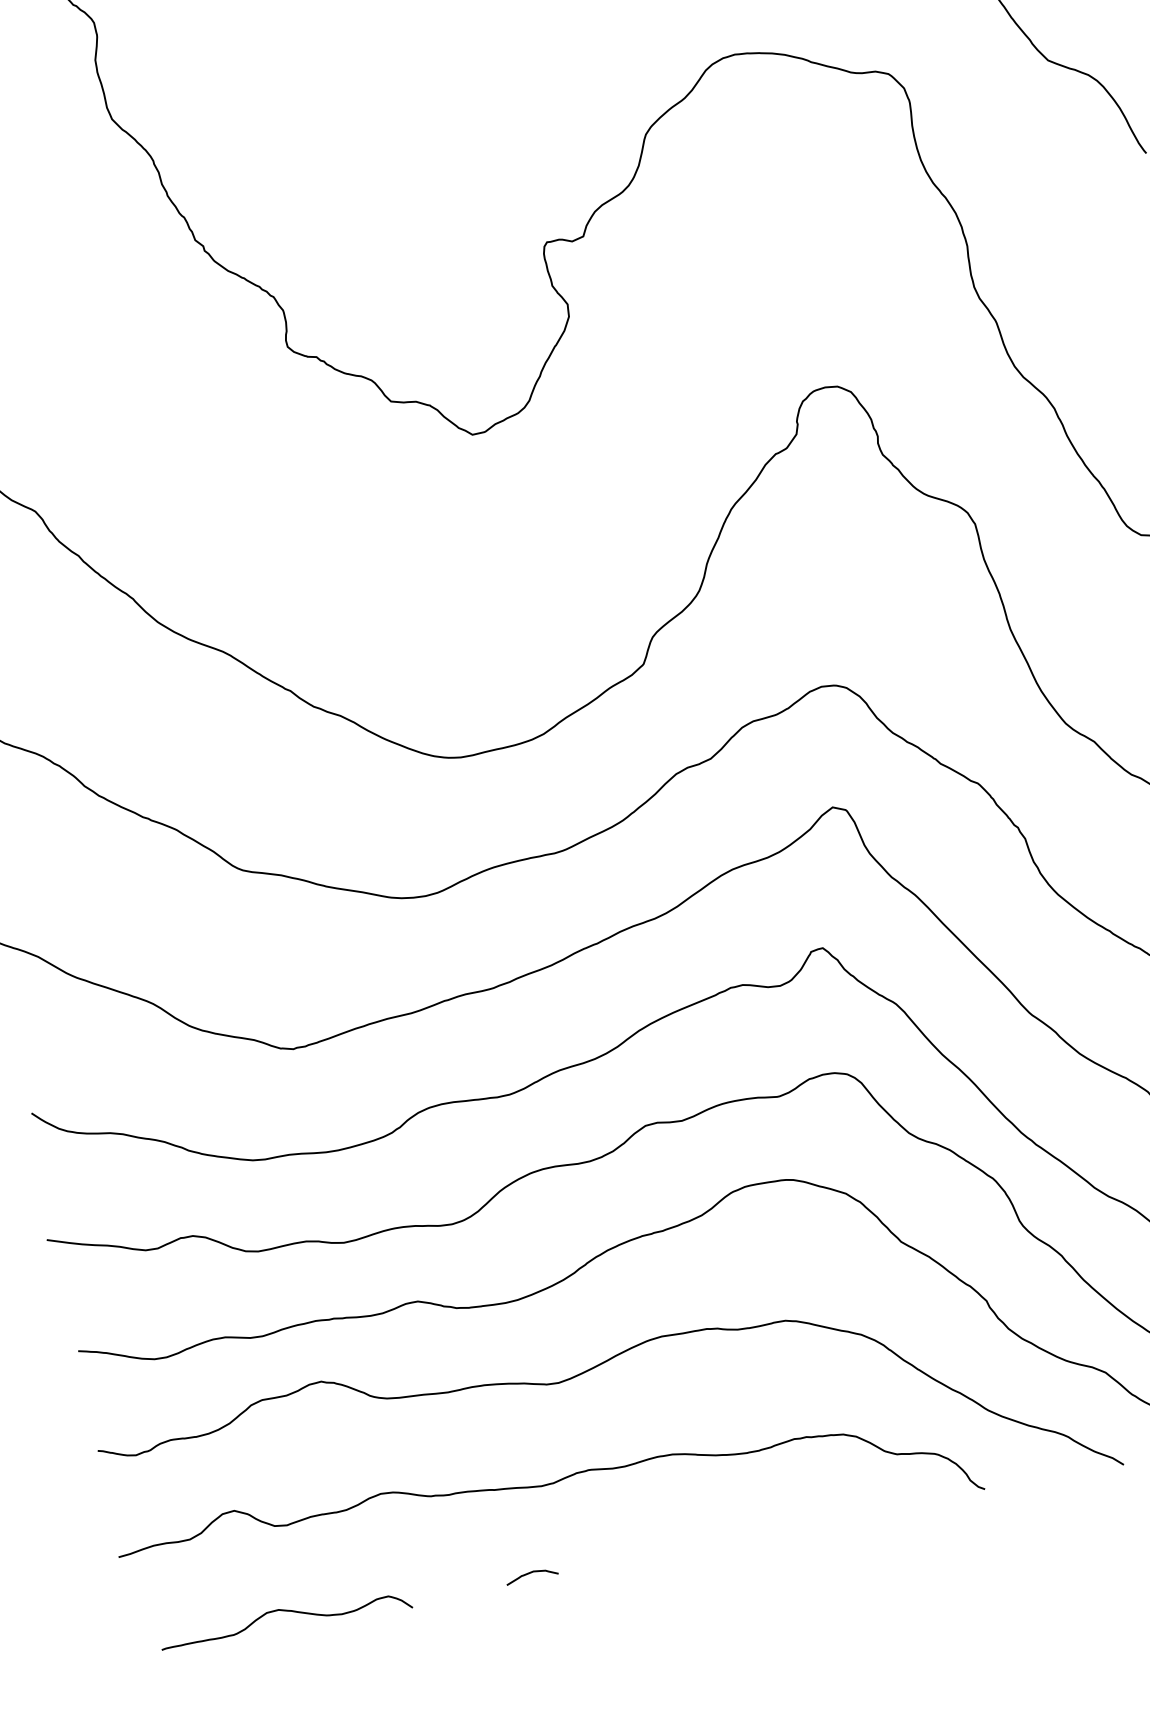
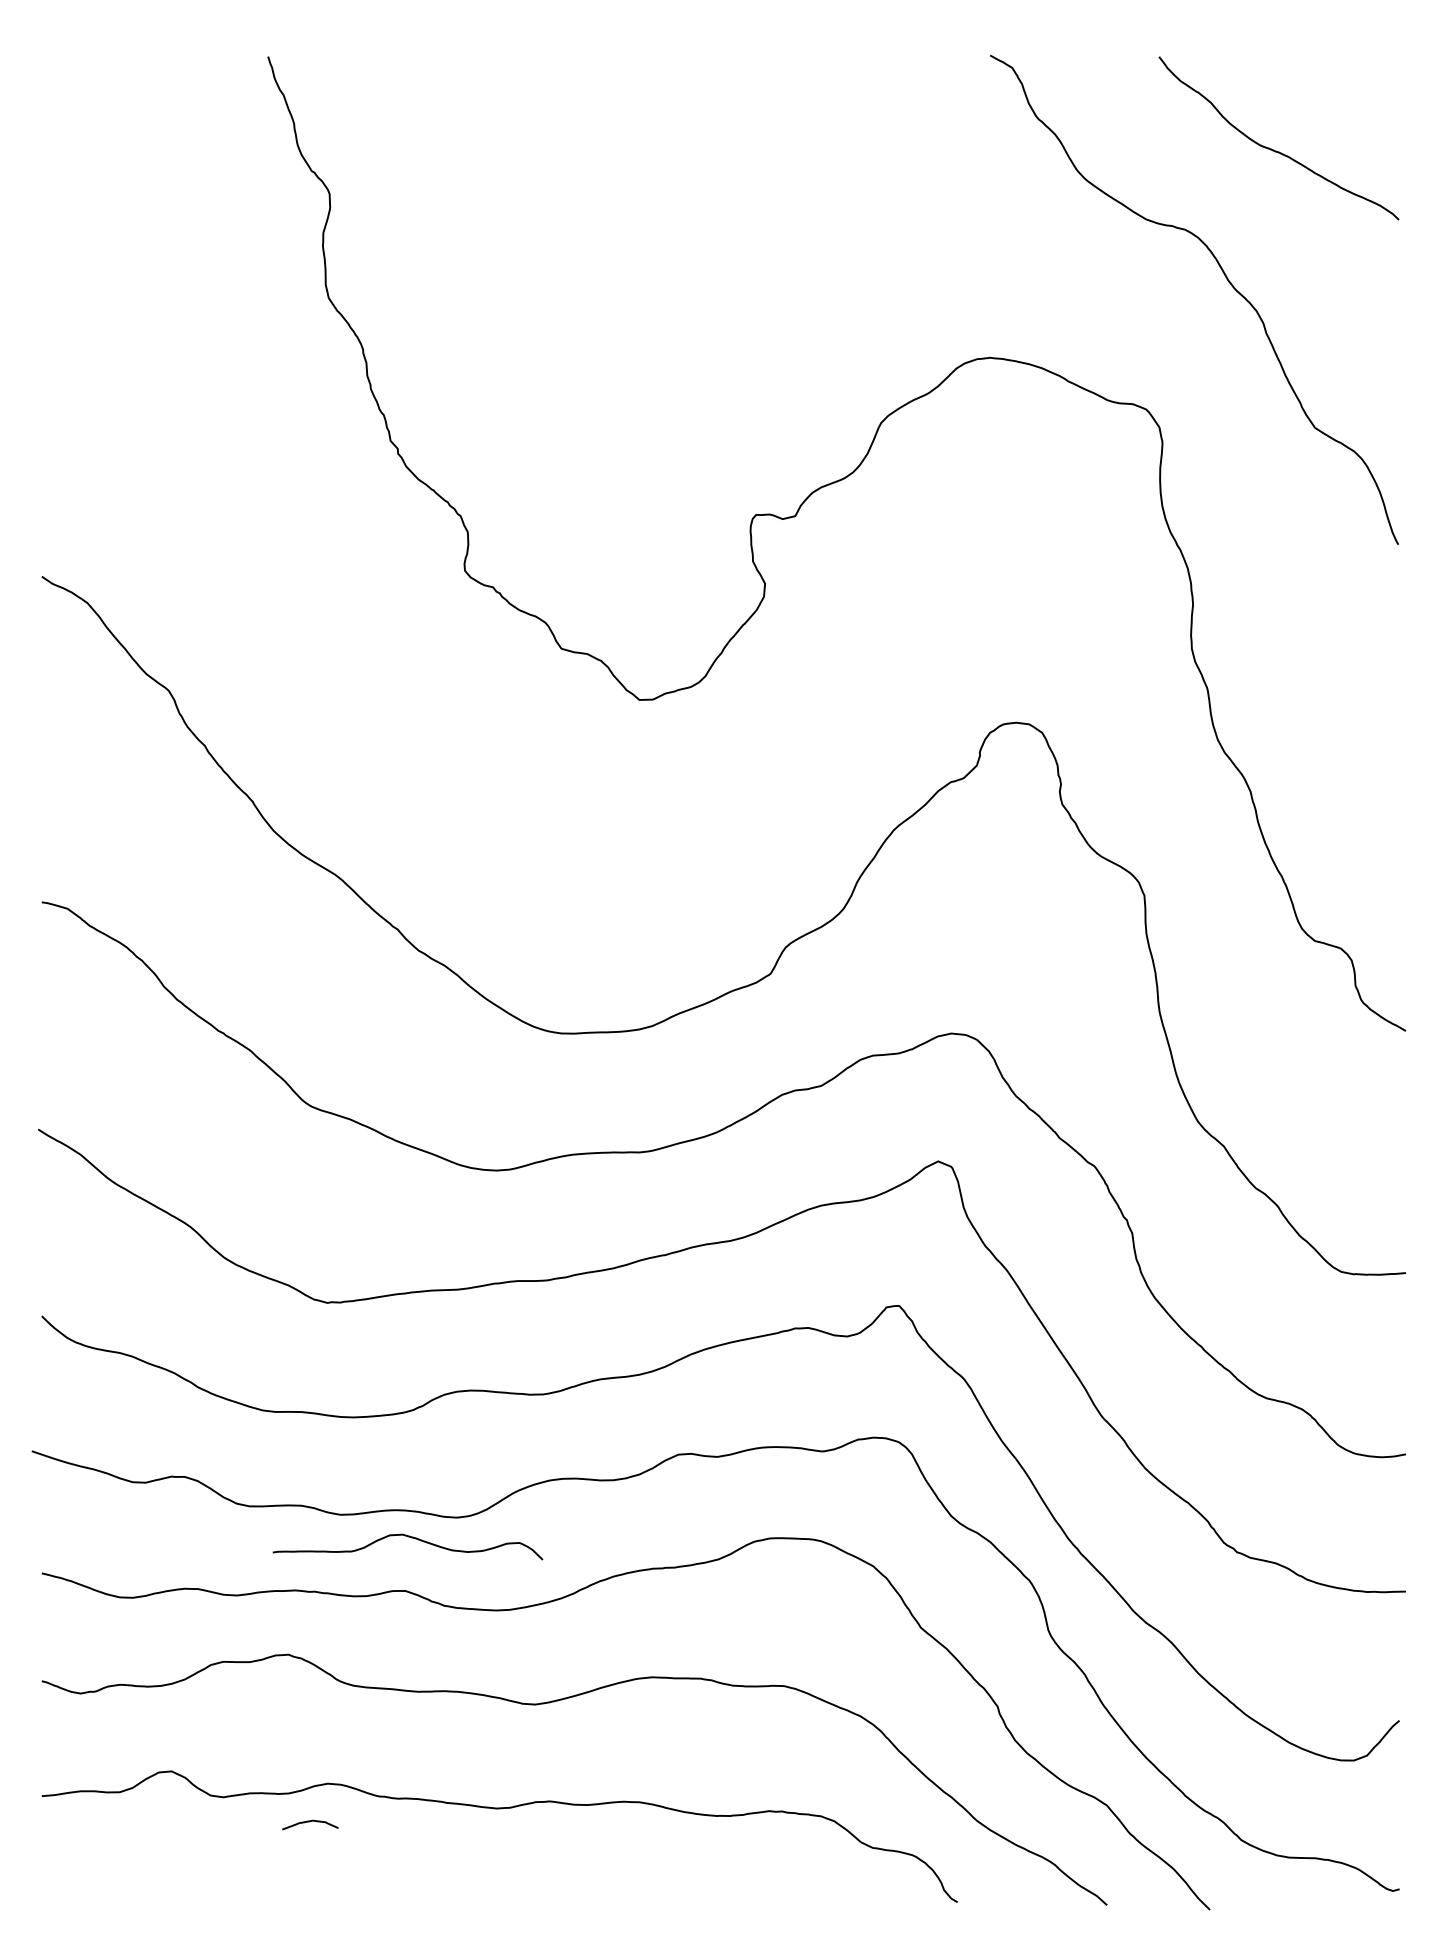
curve: (530, 1573) -> (309, 1822), moved
curve: (287, 1611) -> (411, 1538), moved

